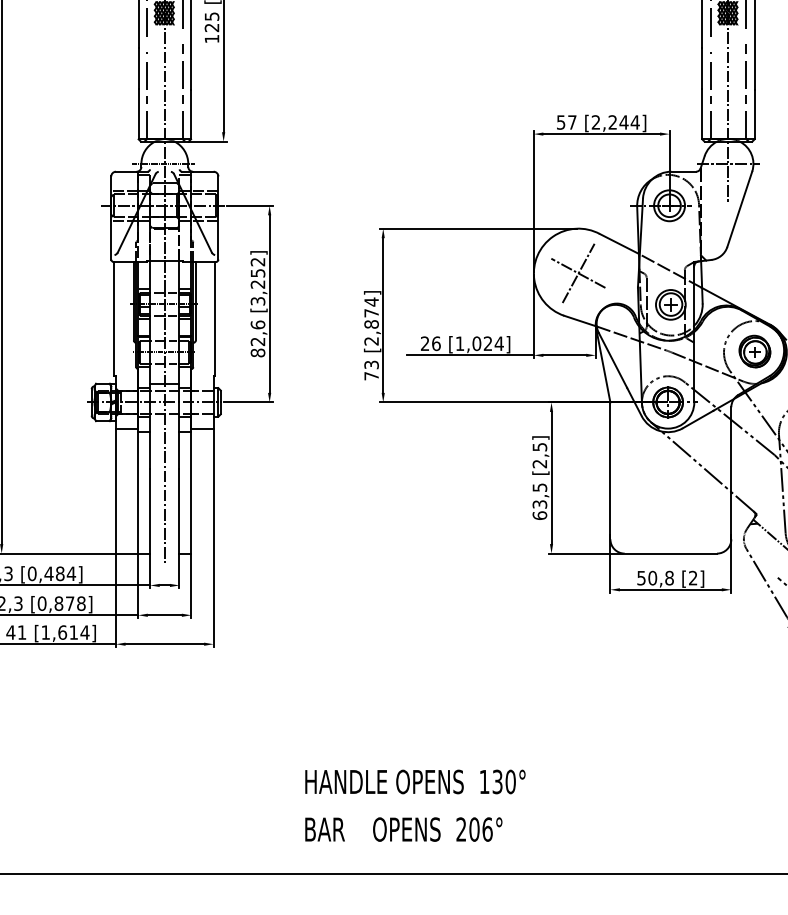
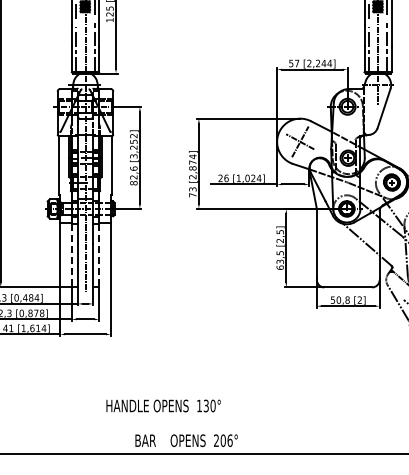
line: (137, 492) -> (71, 255), solid -> dashed
line: (191, 492) -> (99, 255), solid -> dashed
text: (415, 781) -> (163, 405), moved
text: (403, 829) -> (186, 440), moved

